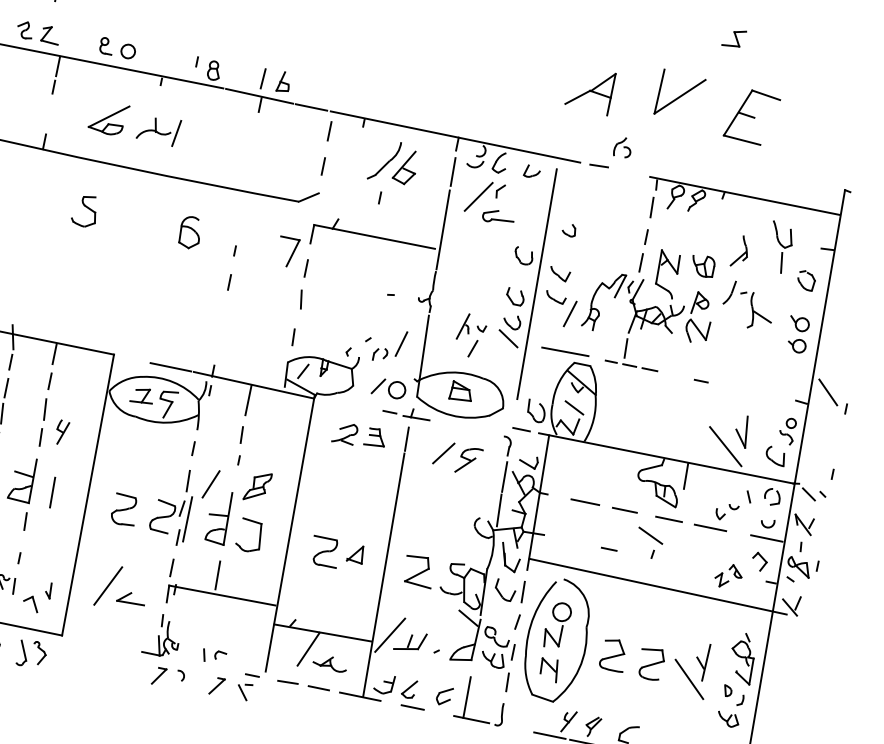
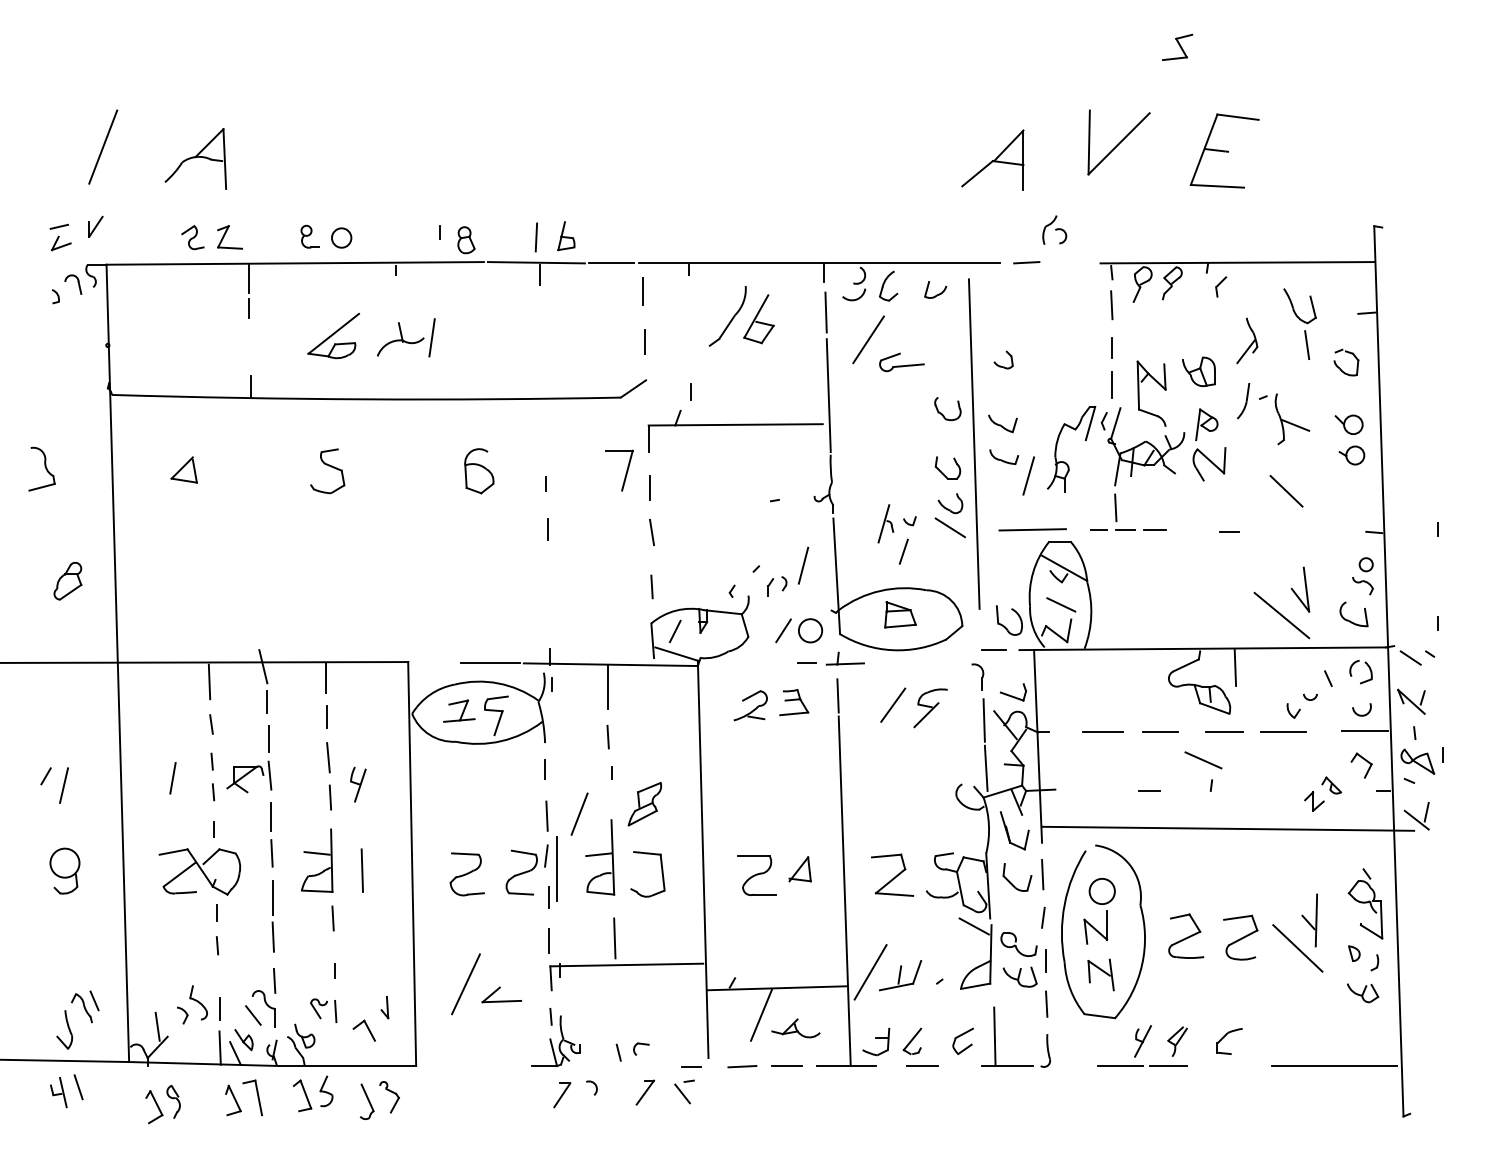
part: (500, 191) -> (1221, 286), moved
line: (379, 197) -> (690, 391), moved
line: (828, 391) -> (1286, 490), moved

